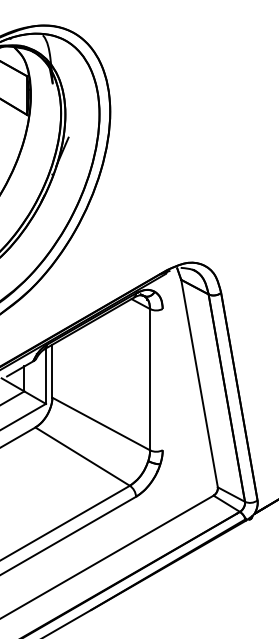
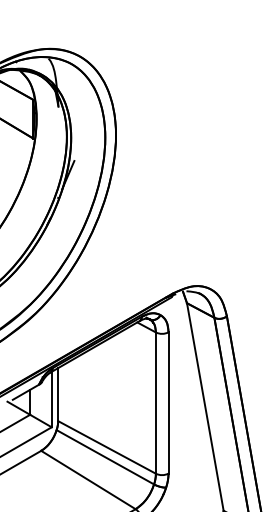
line: (162, 379) -> (168, 402), added
line: (99, 433) -> (105, 456), added

